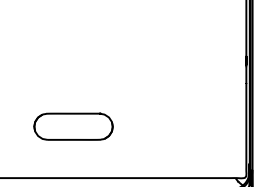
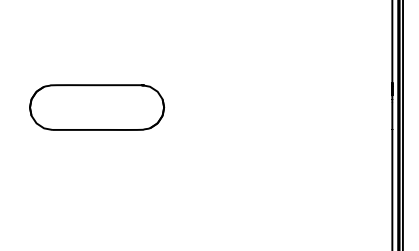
part: (73, 126) -> (96, 107), moved

